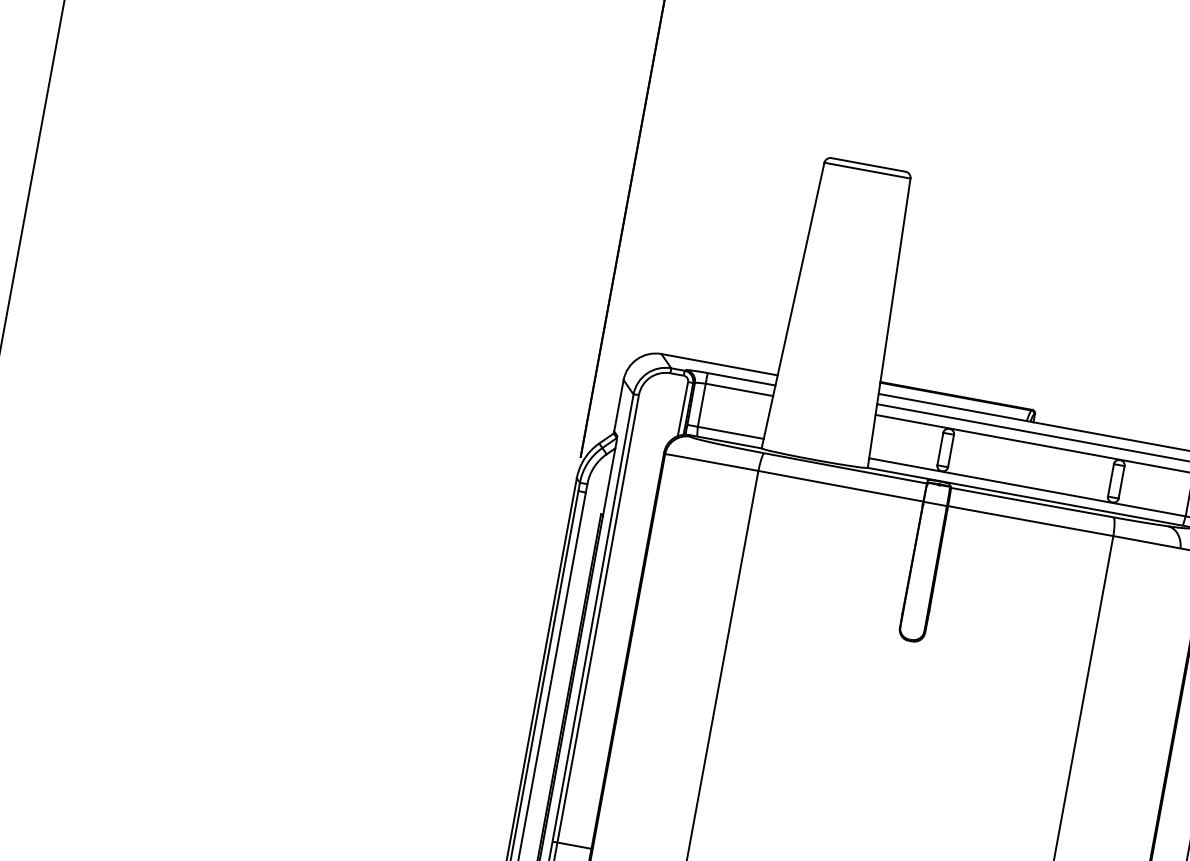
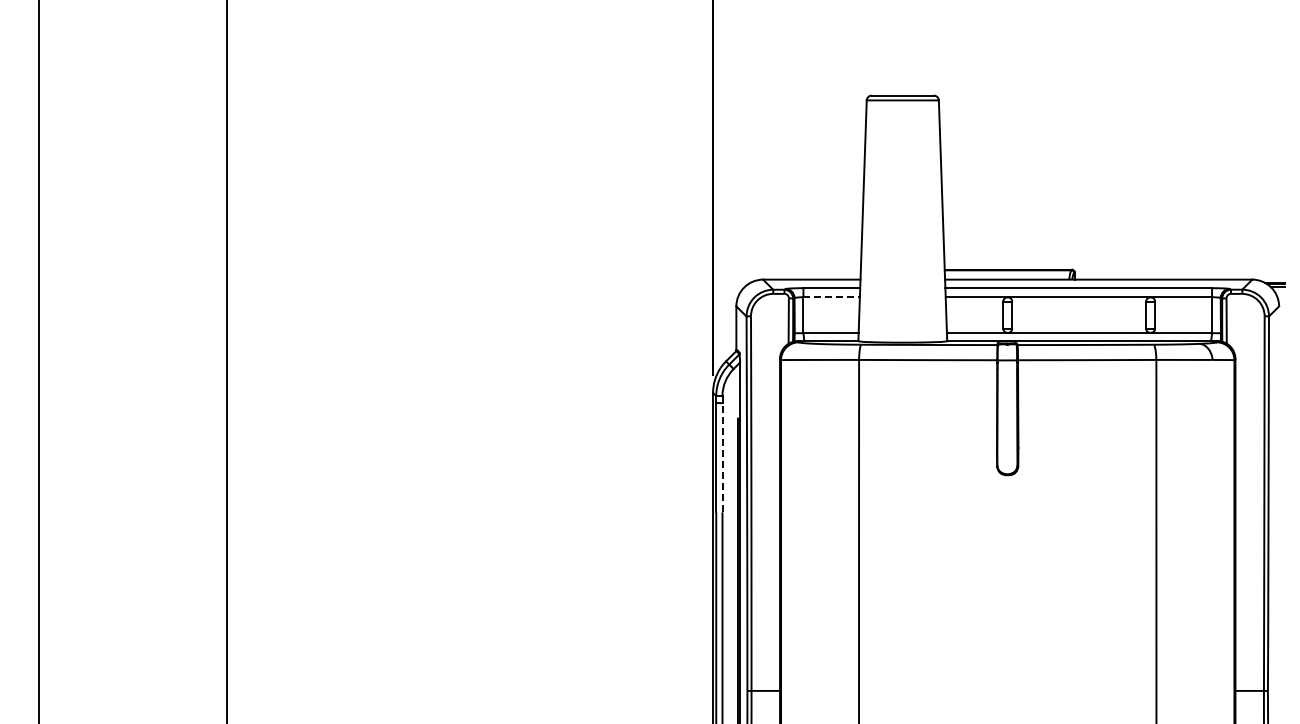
line: (740, 390) -> (832, 297), solid -> dashed
line: (573, 557) -> (722, 457), solid -> dashed

